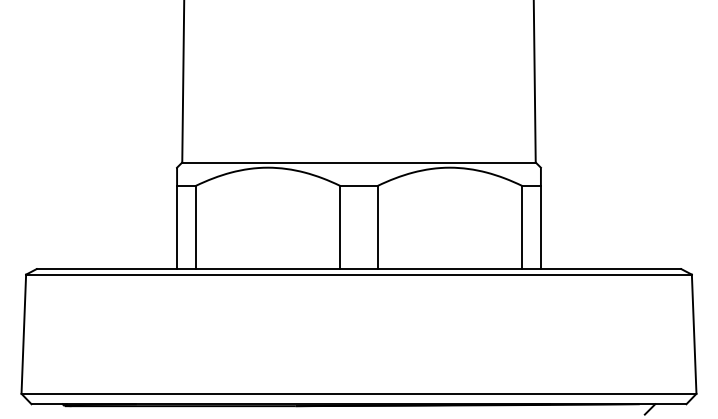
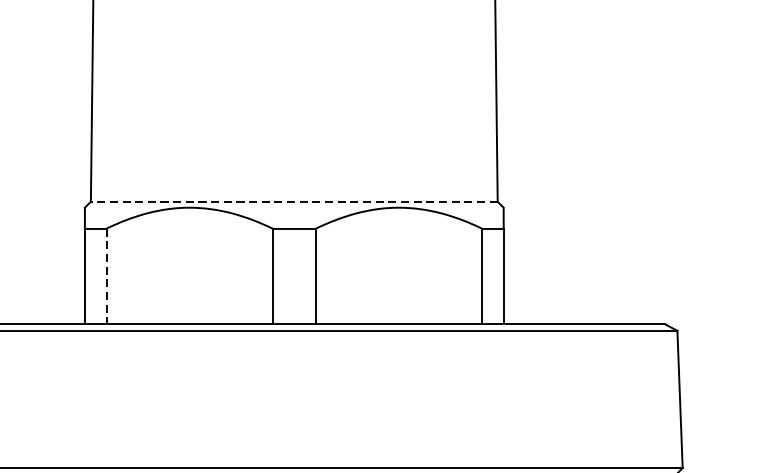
line: (359, 162) -> (294, 201), solid -> dashed
line: (195, 227) -> (106, 276), solid -> dashed

